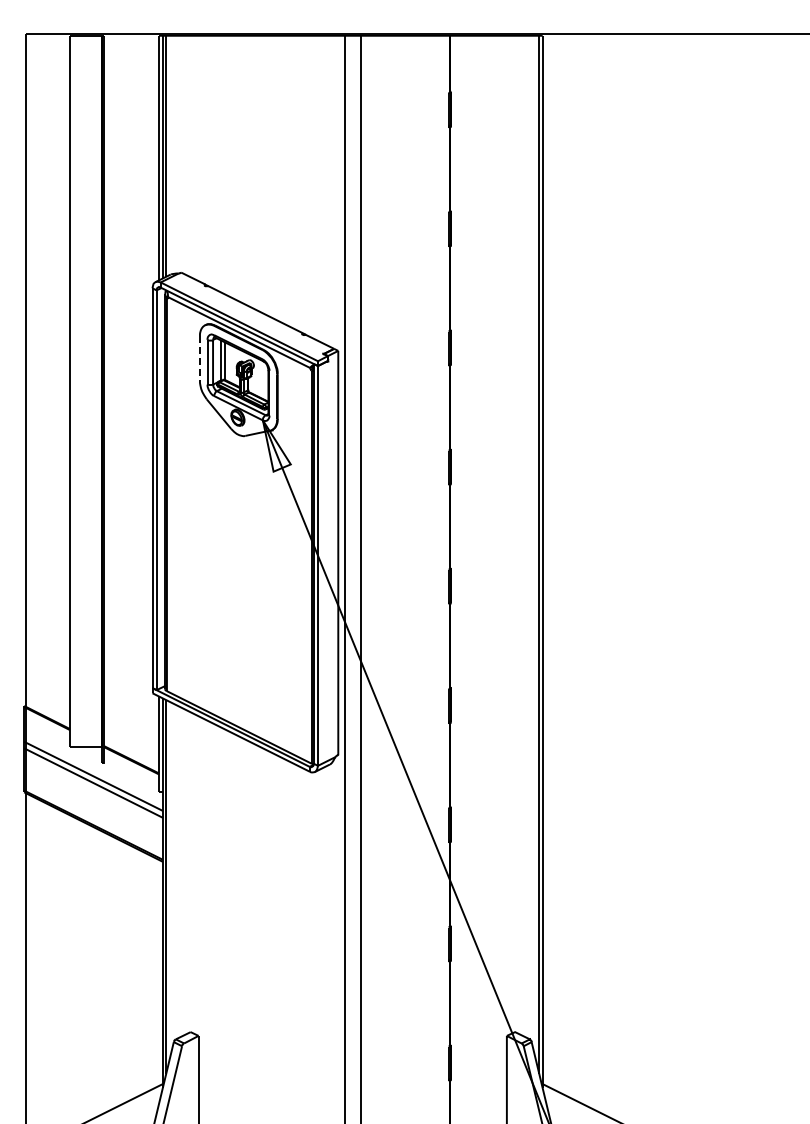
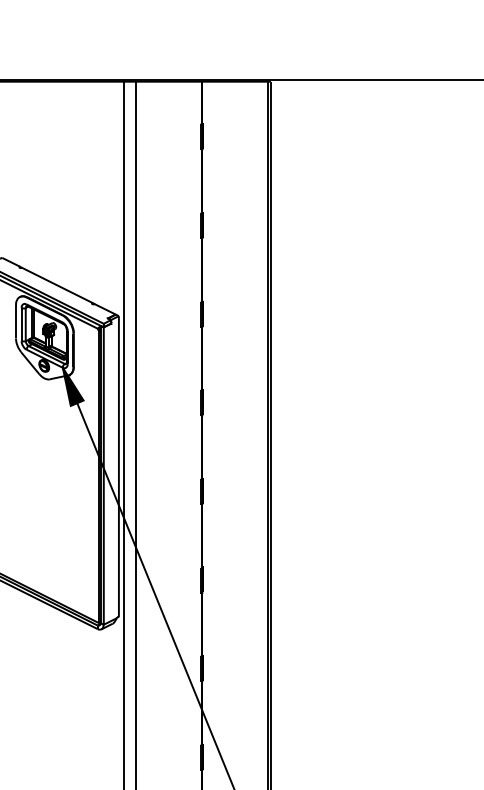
line: (199, 358) -> (15, 321), dashed -> solid
fill: (276, 445) -> (72, 386), added

